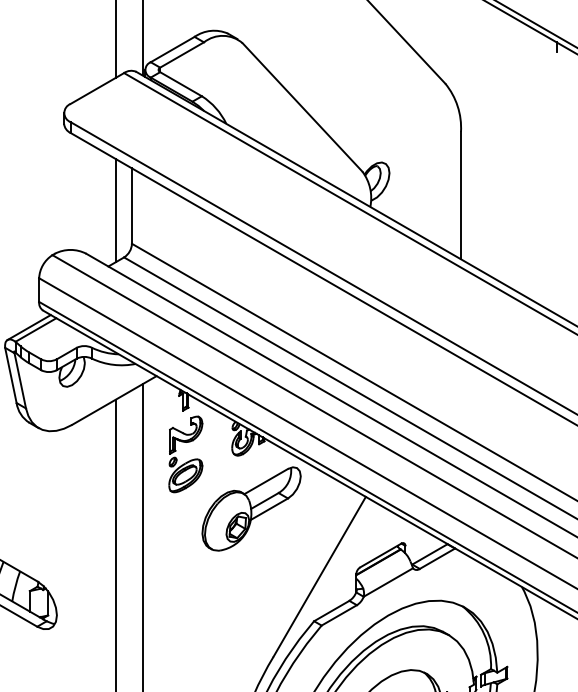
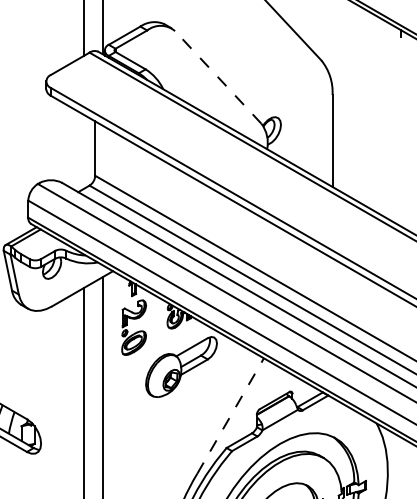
line: (301, 107) -> (217, 77), solid -> dashed
line: (115, 210) -> (83, 151), removed
line: (319, 577) -> (230, 416), solid -> dashed

